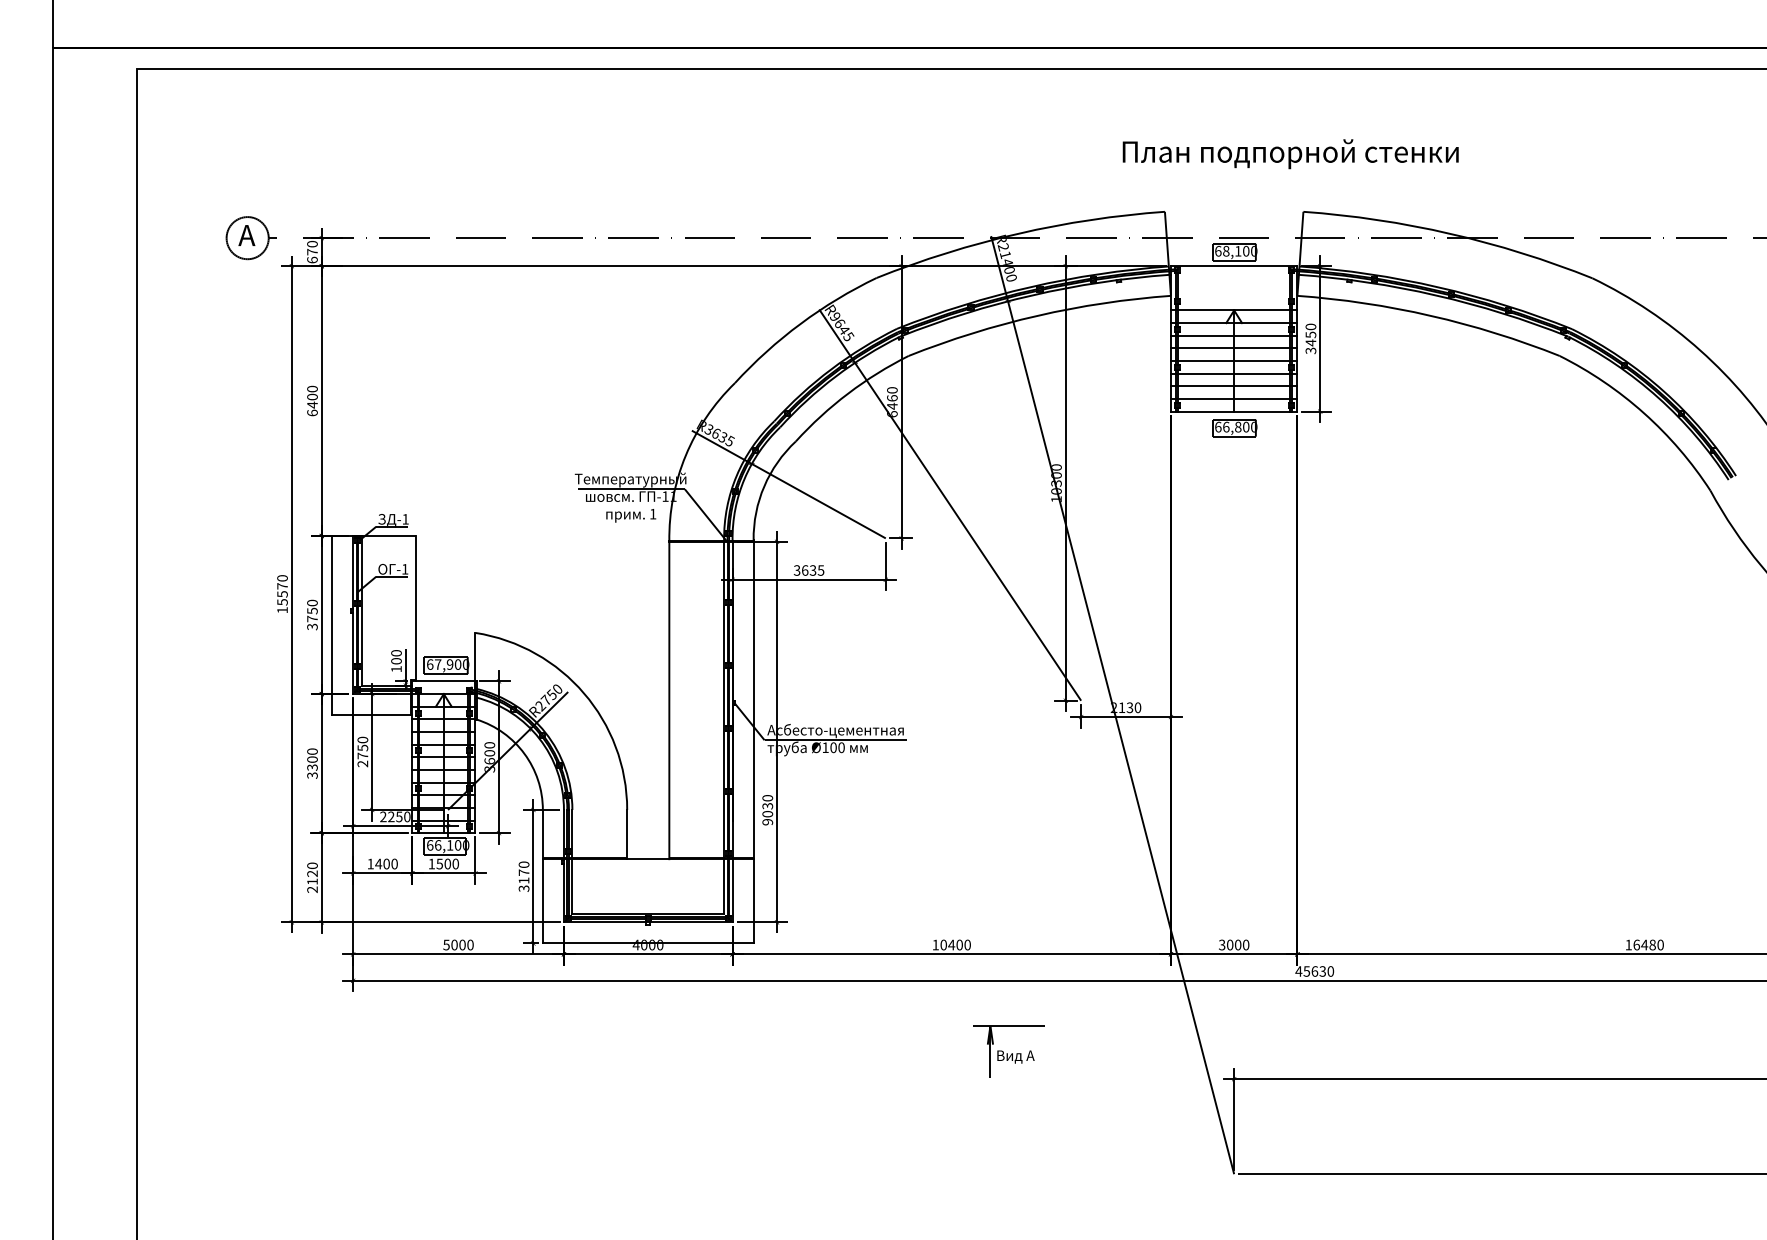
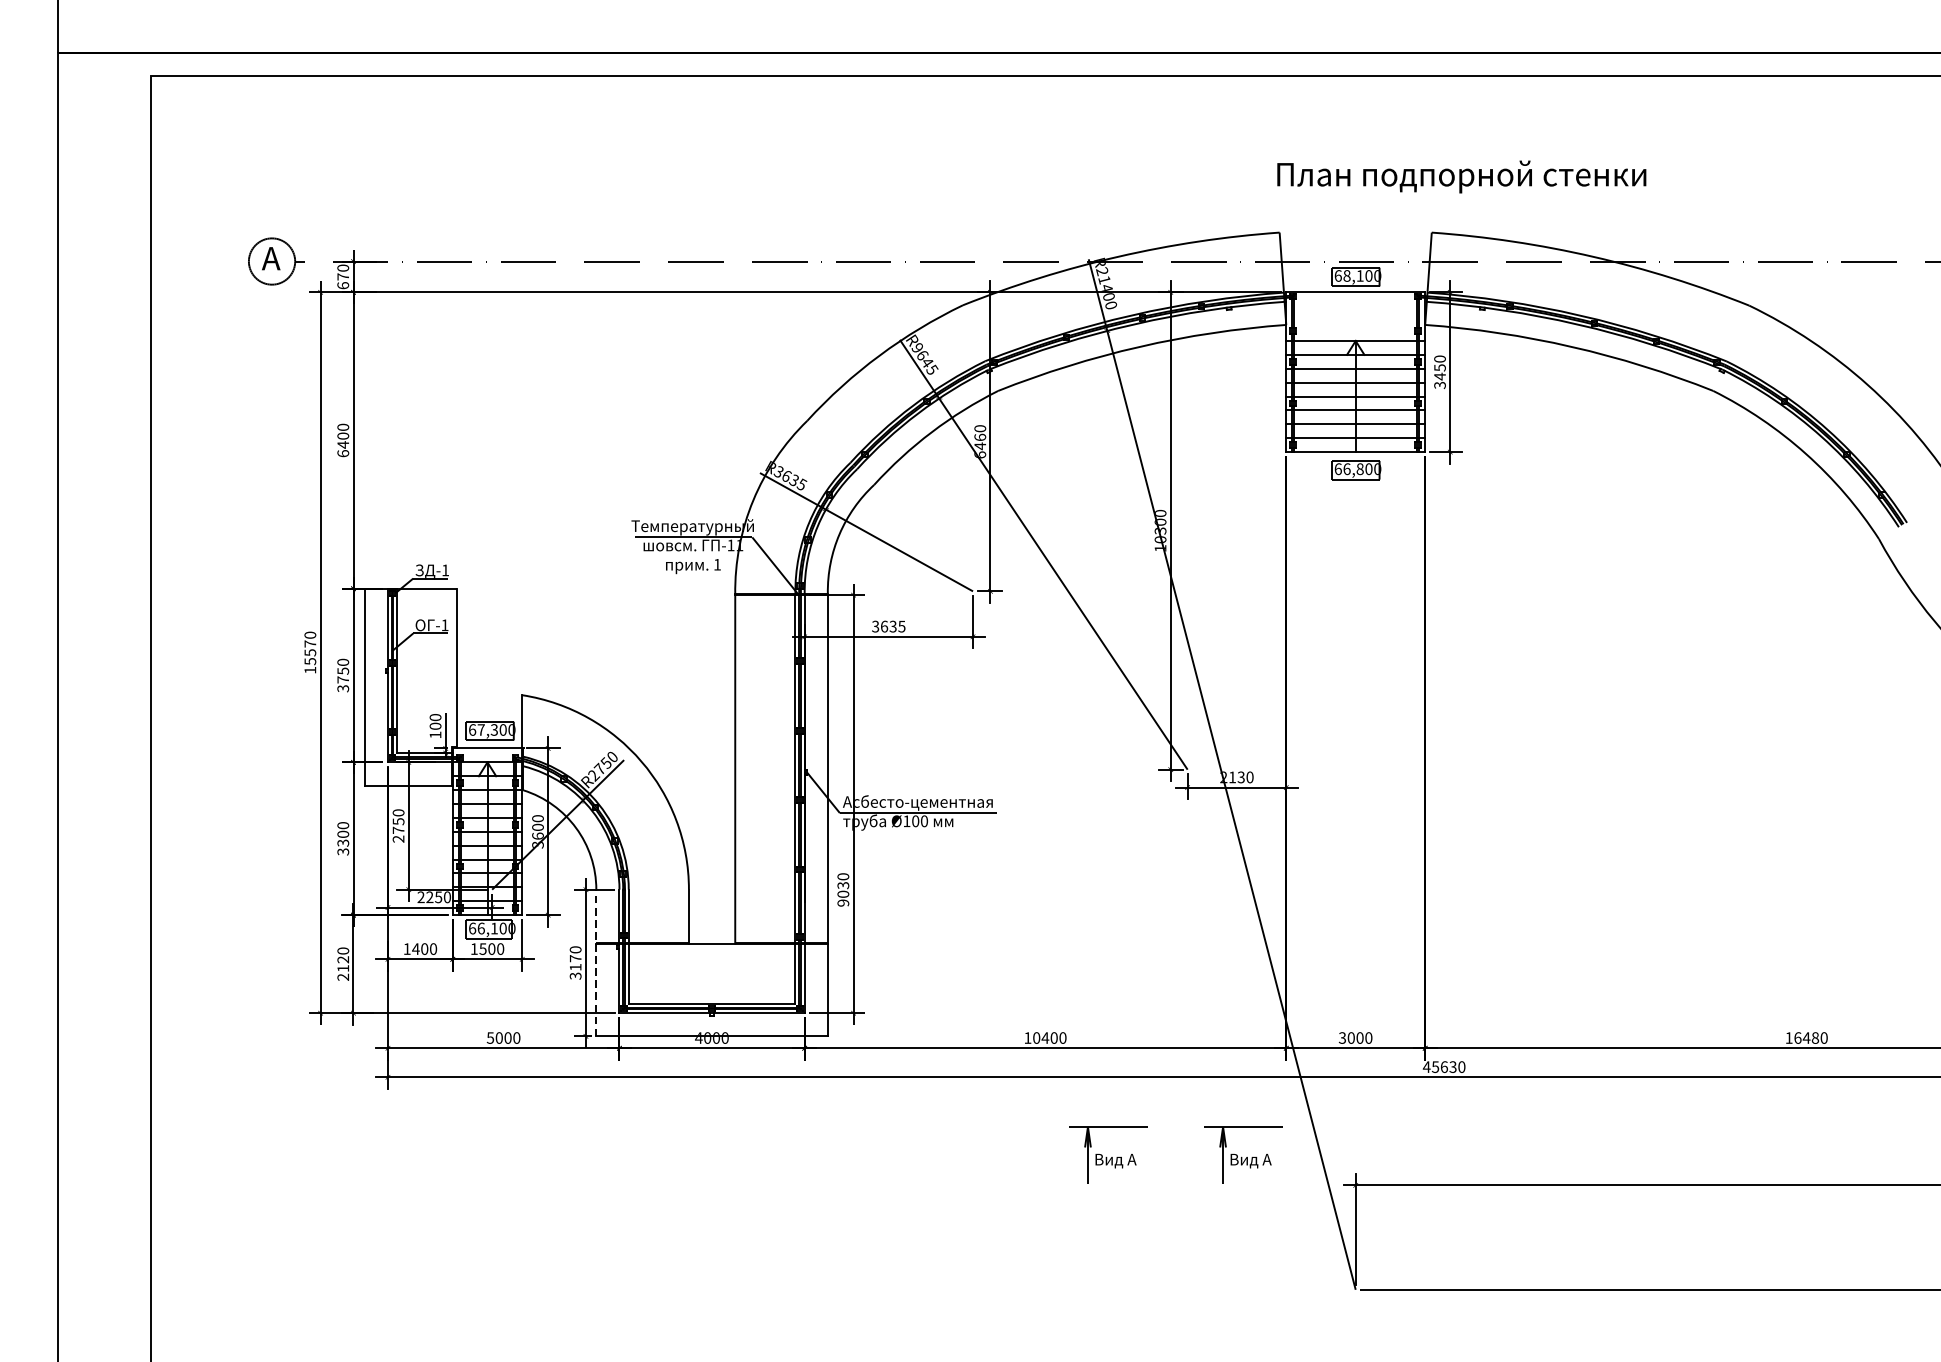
text: (1290, 154) -> (1461, 177), moved
text: (449, 664) -> (493, 729), 67,900 -> 67,300
line: (542, 876) -> (595, 962), solid -> dashed
part: (1131, 1051) -> (1242, 1155), added

